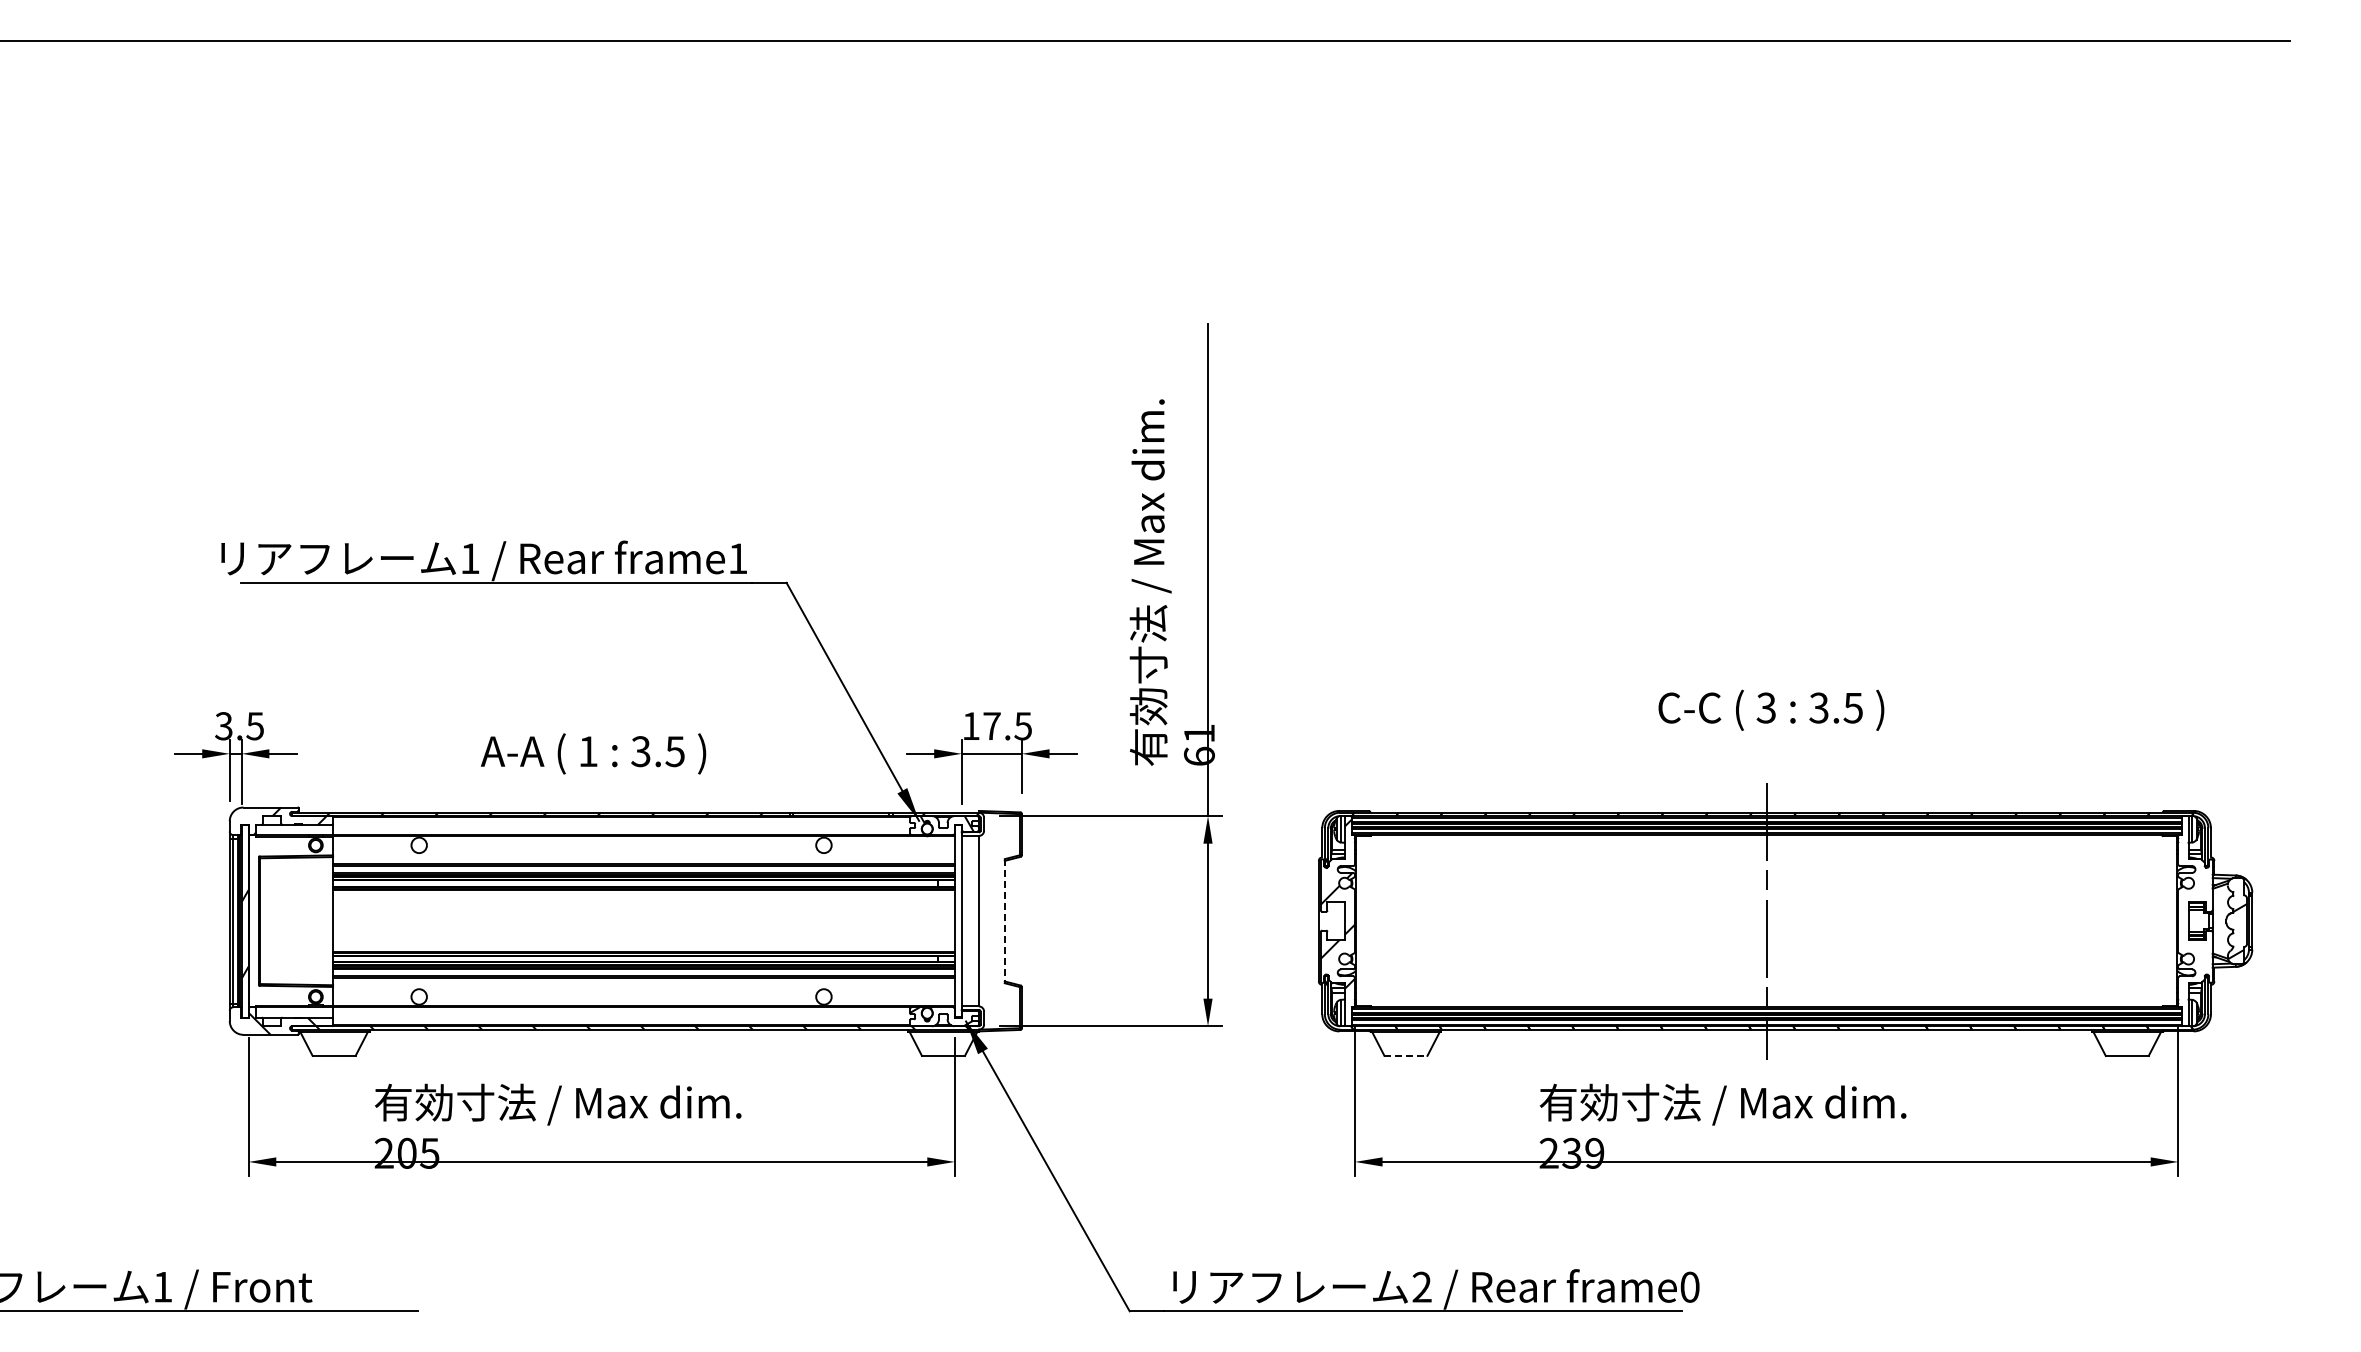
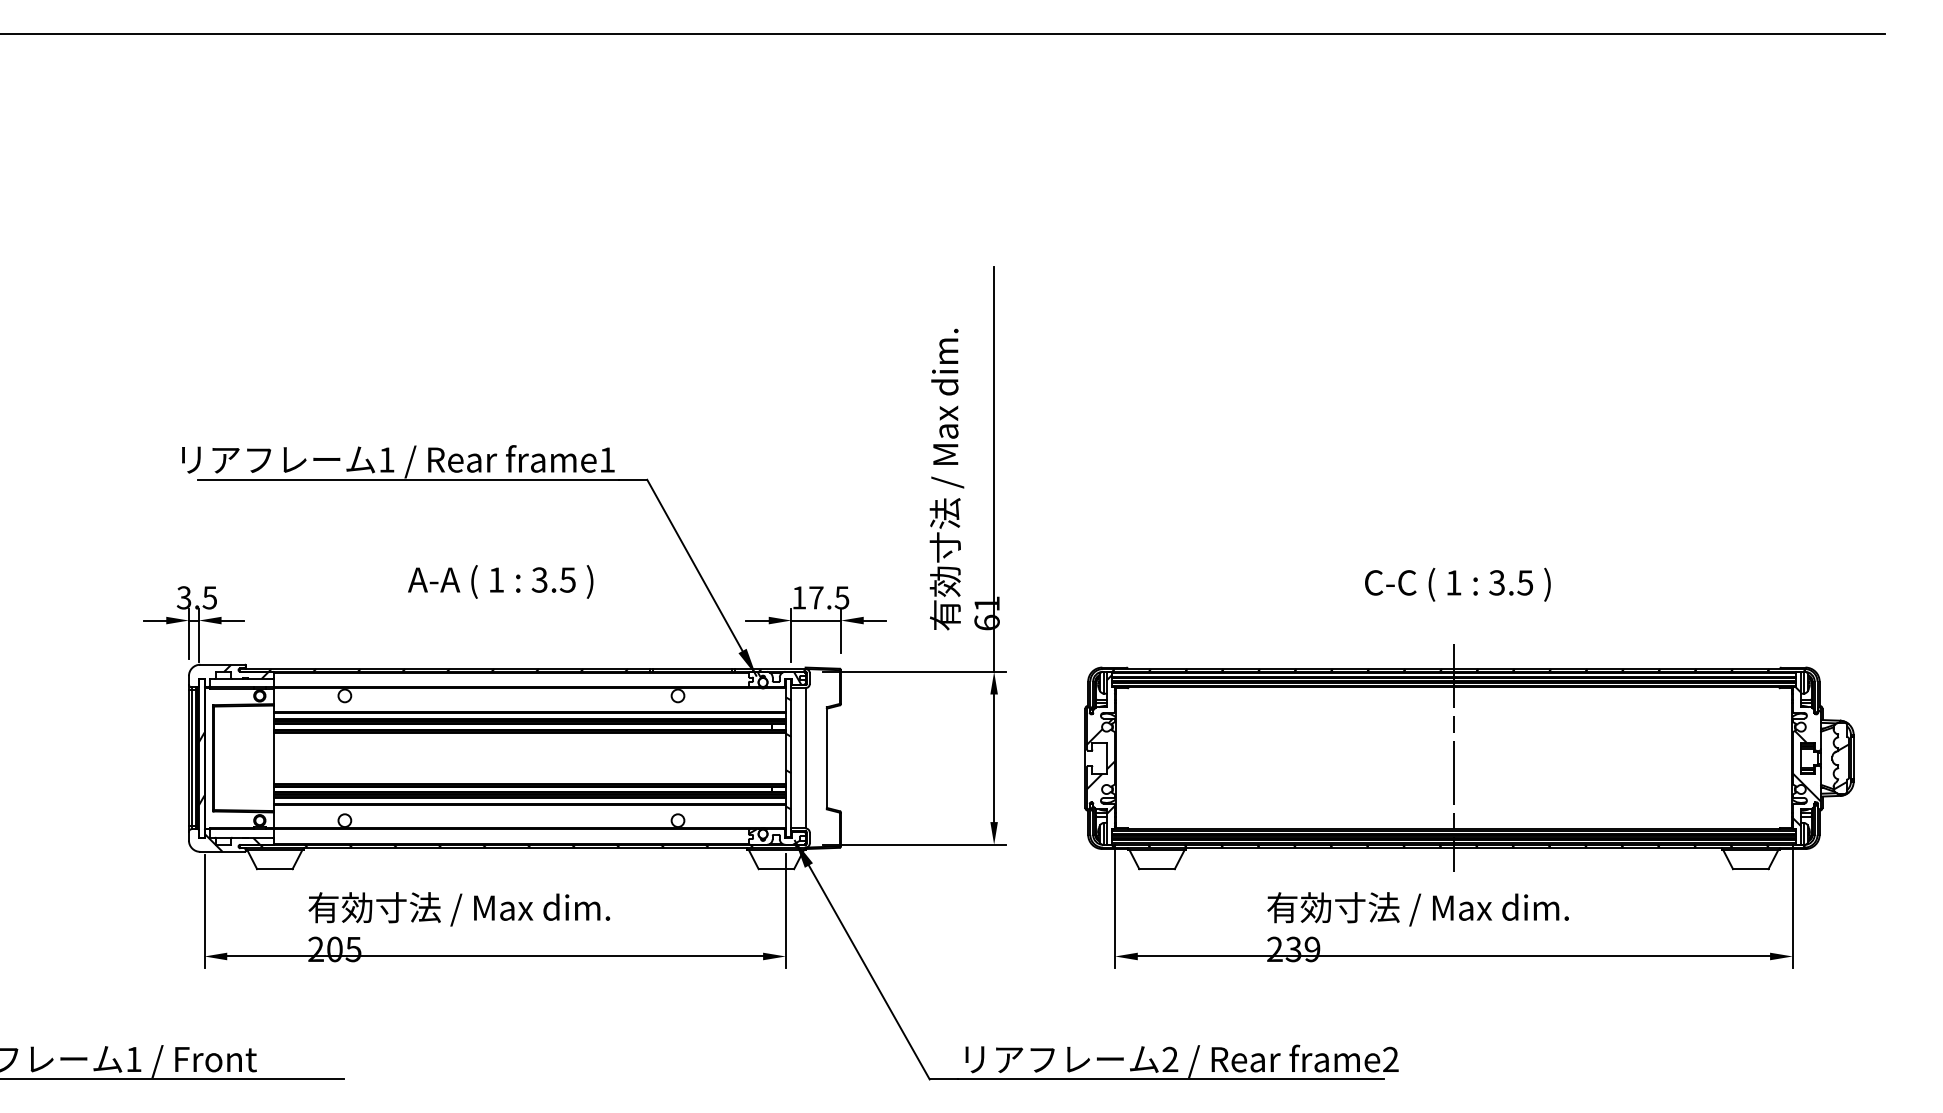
text: (1765, 707) -> (1453, 582), 3 -> 1
text: (593, 753) -> (500, 581), moved
hatch: (957, 915) -> (787, 753), added
hatch: (2195, 918) -> (1806, 756), added
line: (1004, 921) -> (826, 758), dashed -> solid
line: (1405, 1055) -> (1156, 868), dashed -> solid
text: (1689, 1286) -> (1390, 1059), frame0 -> frame2

